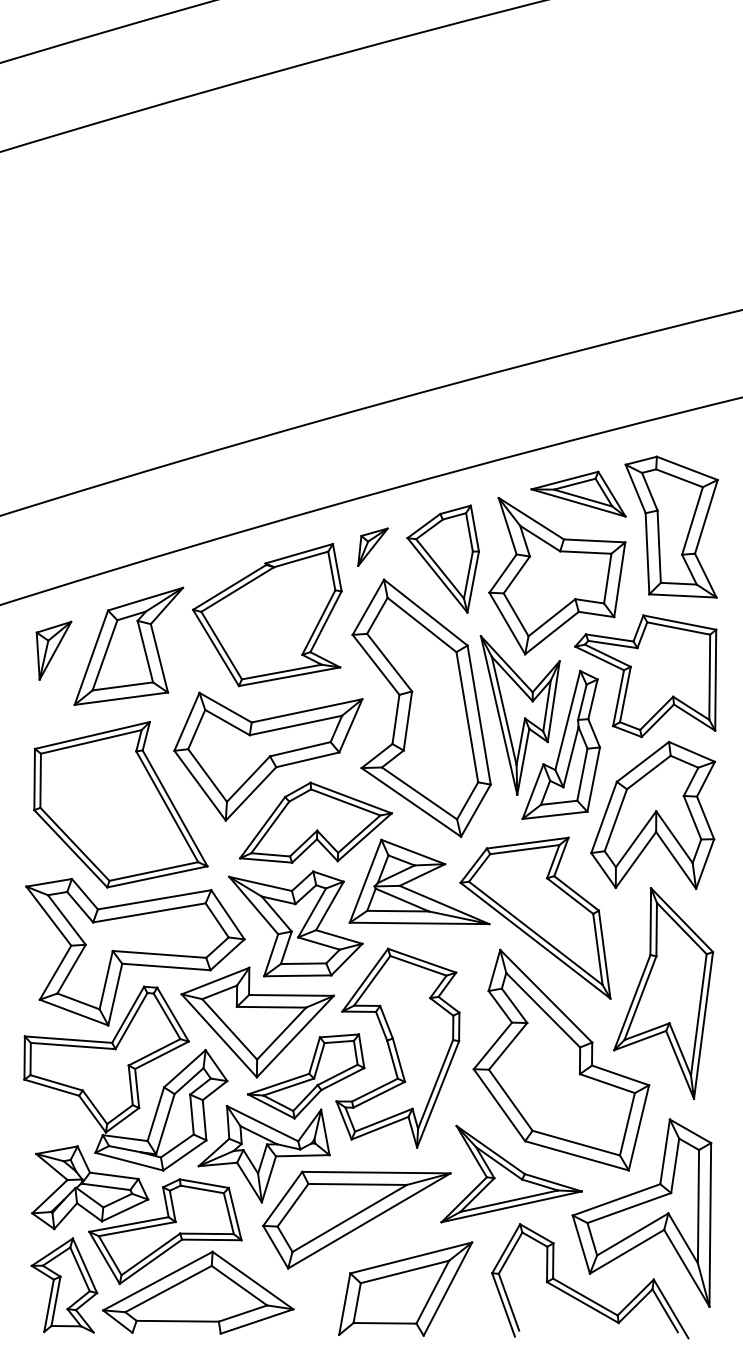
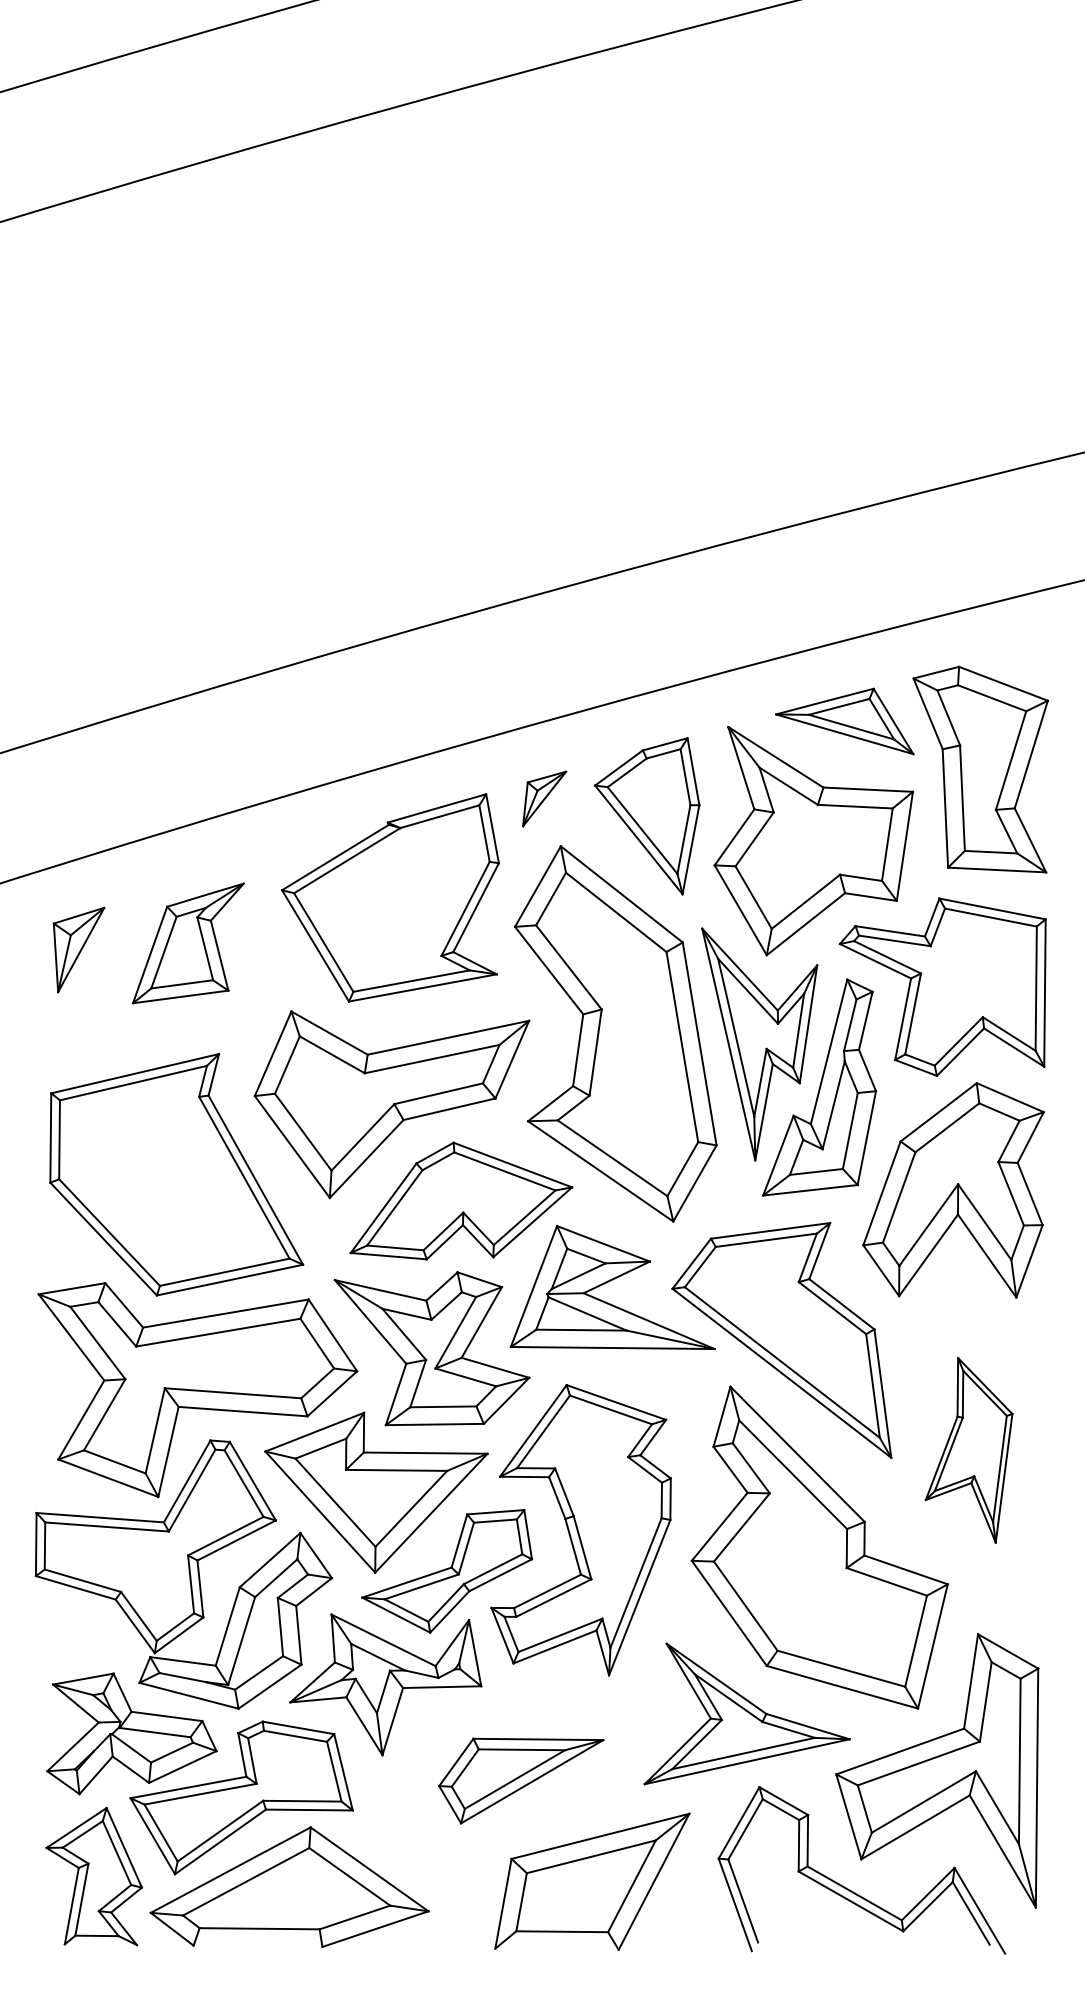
part: (128, 645) -> (187, 942), size x0.7
part: (663, 993) -> (968, 1450), size x0.6
part: (356, 1219) -> (520, 1780), size x0.6

